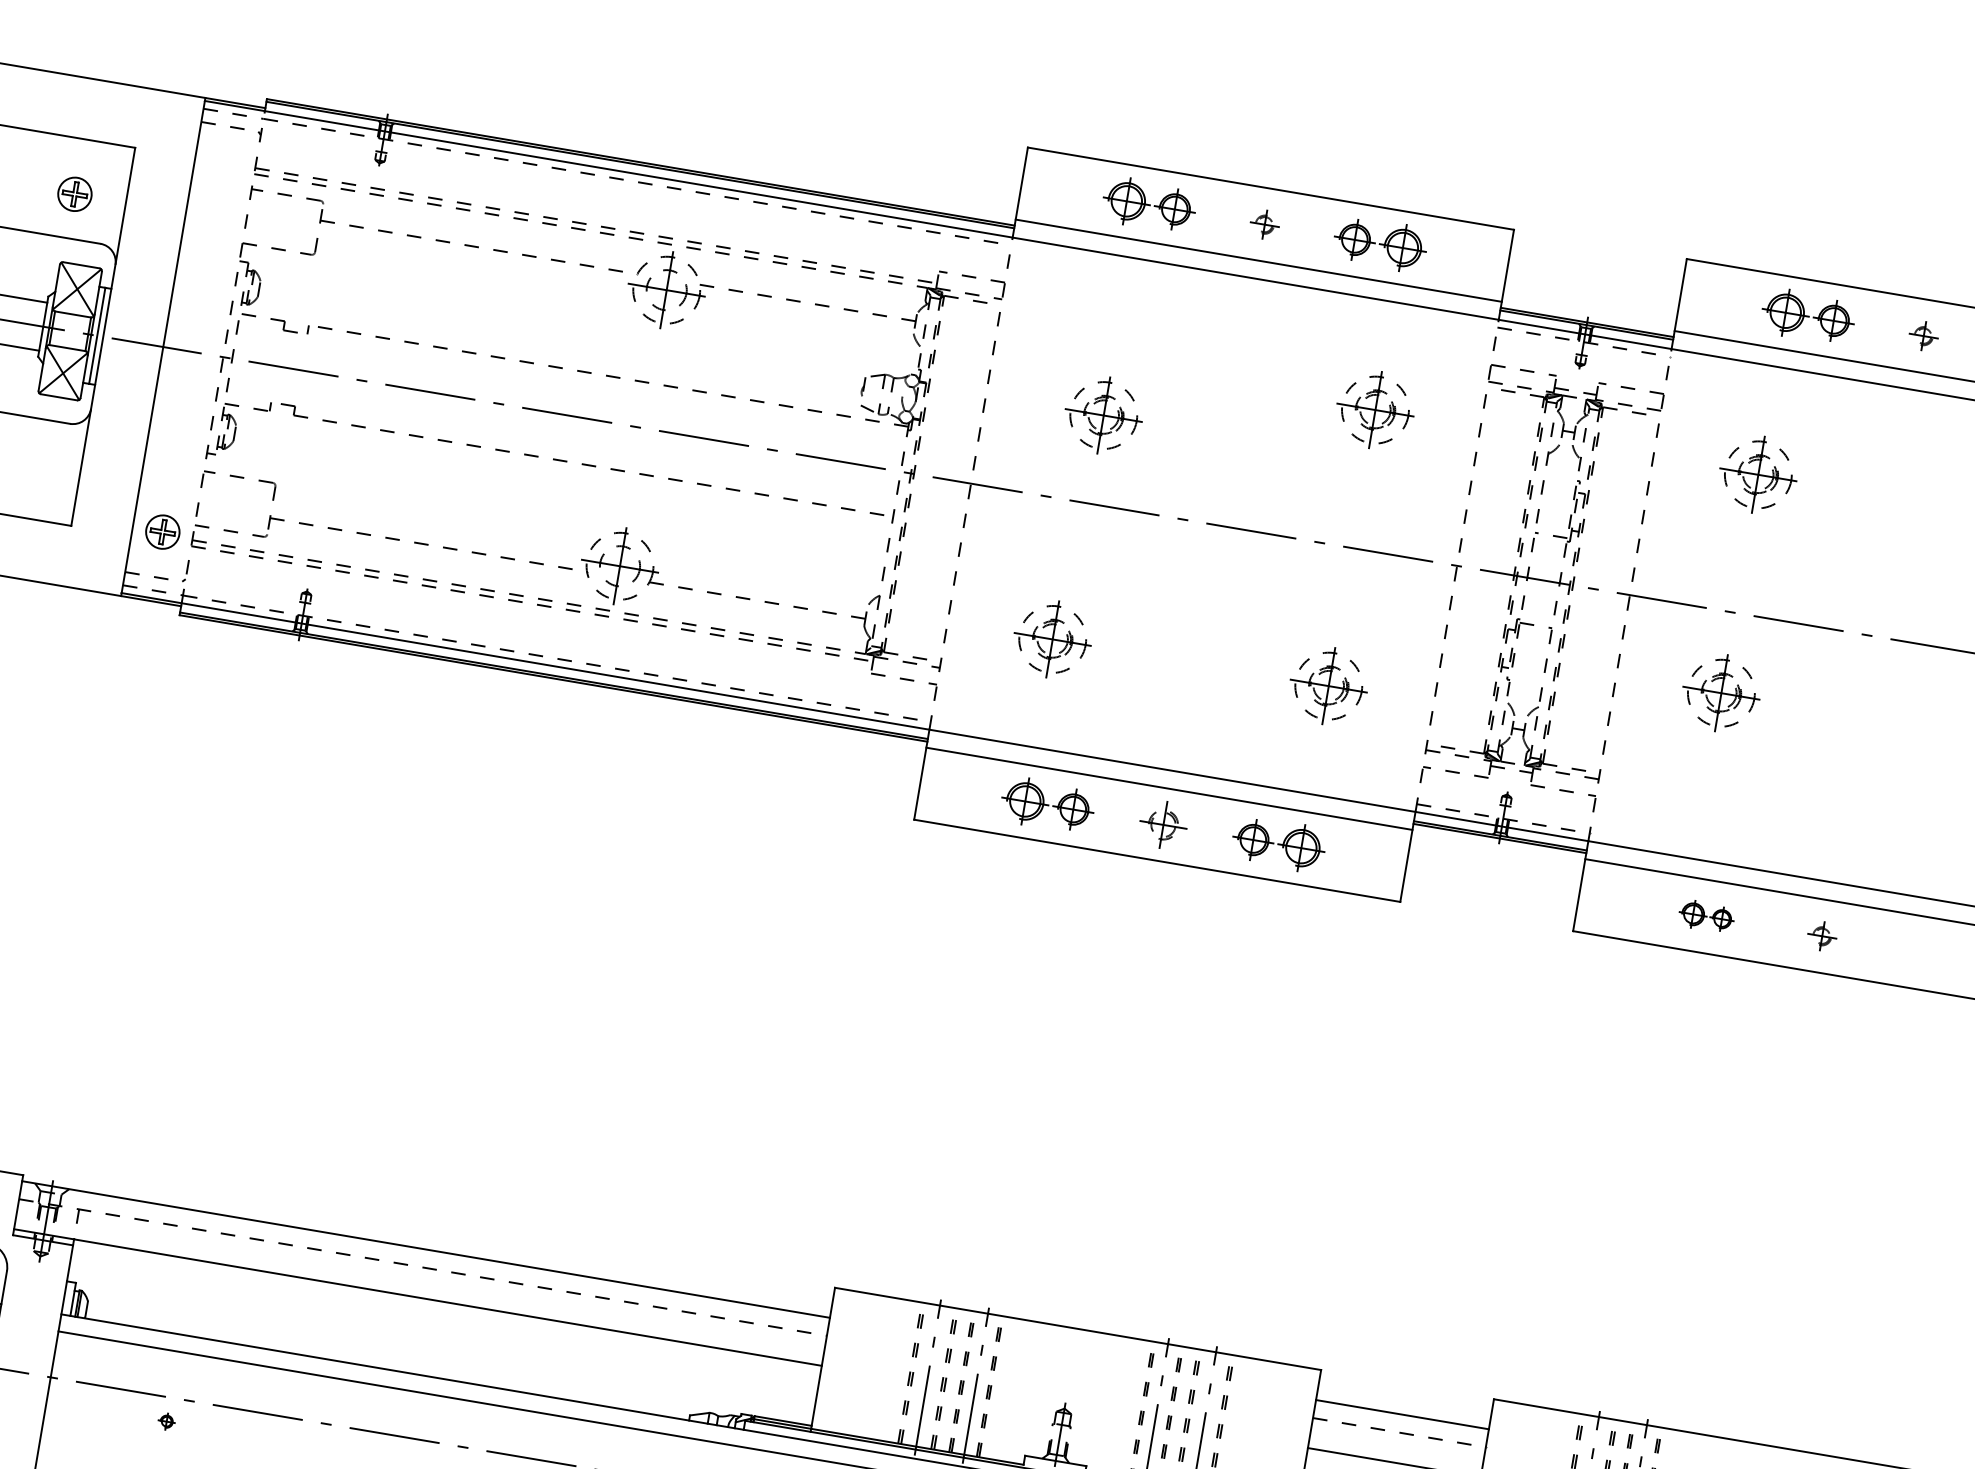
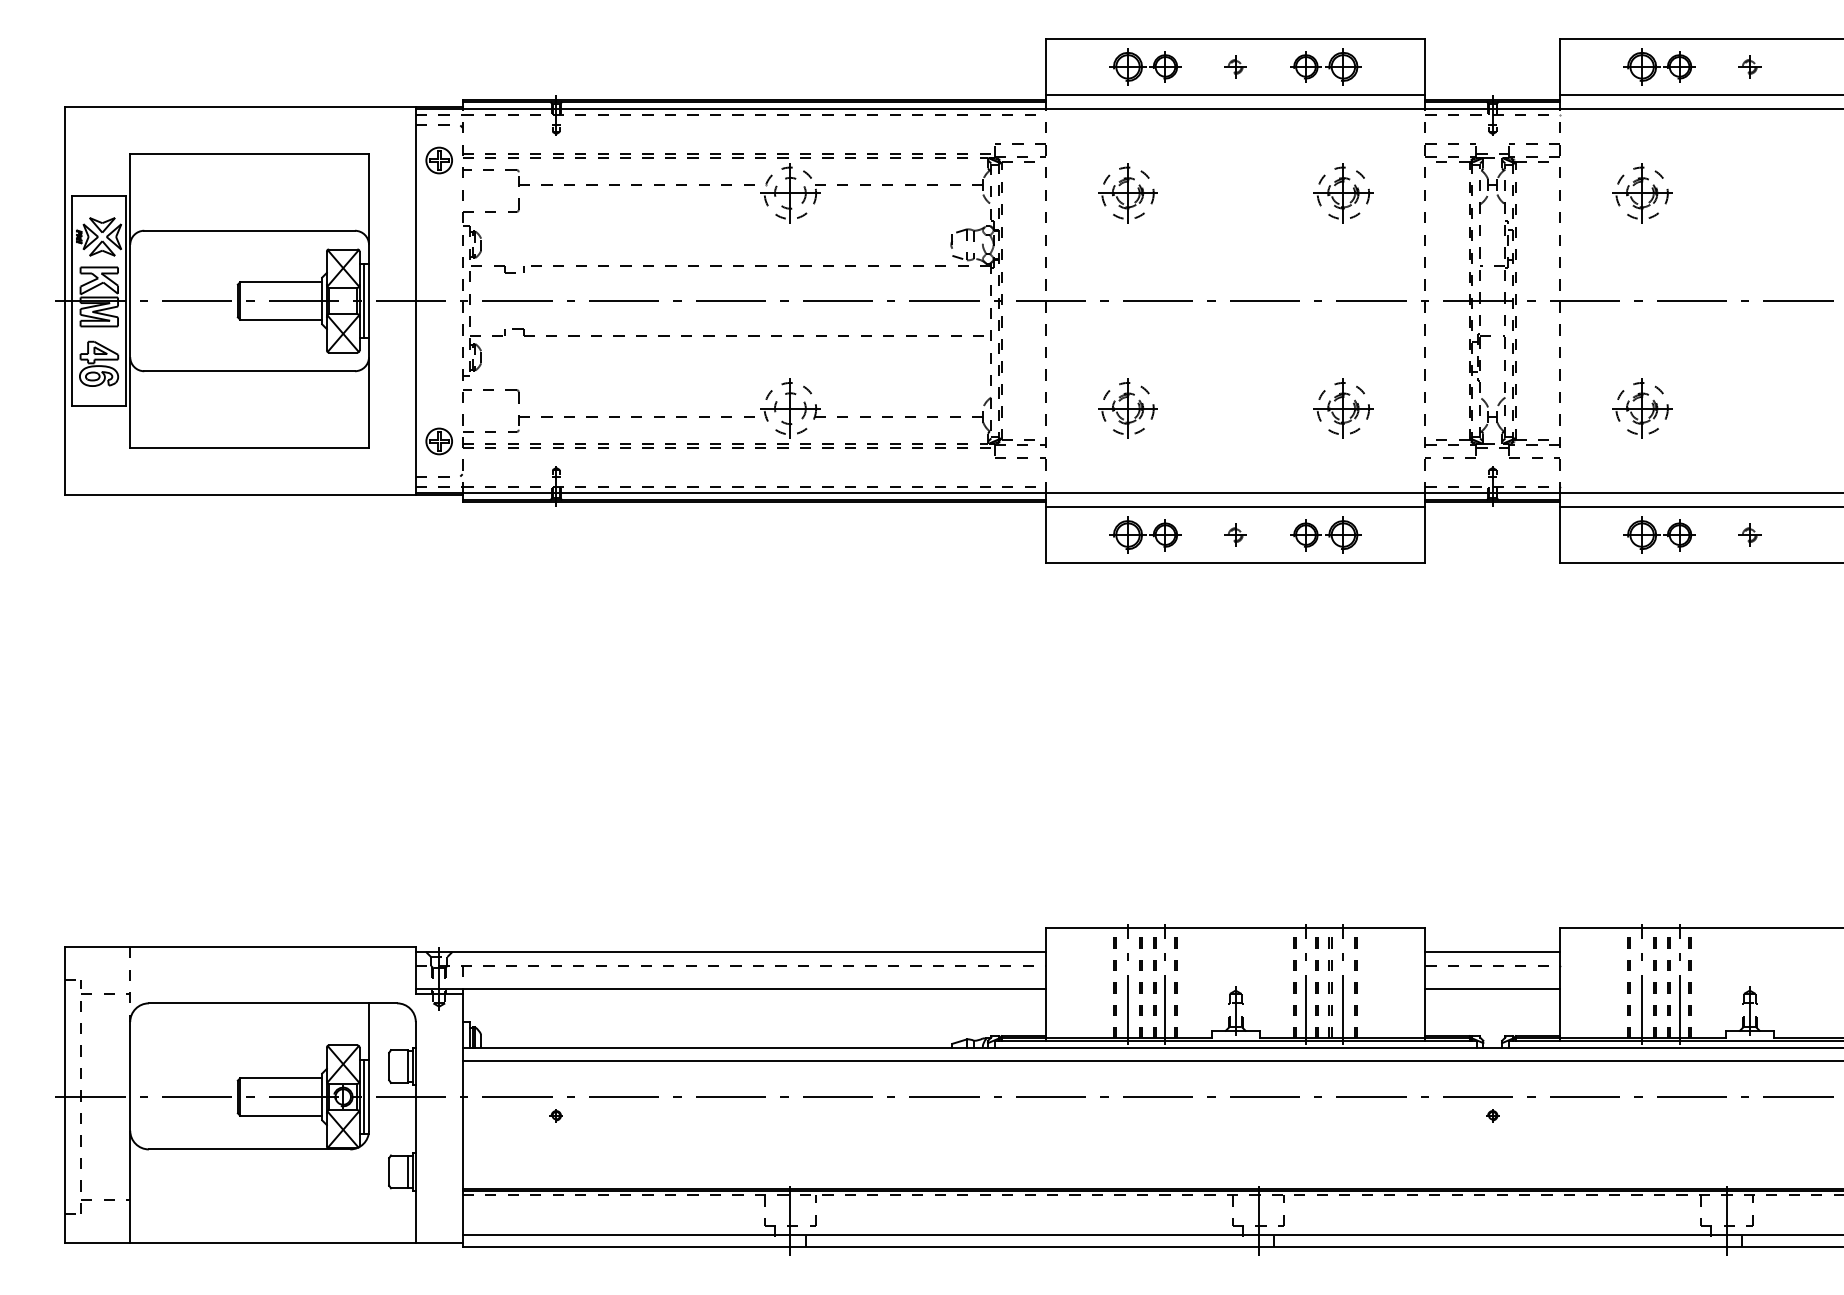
part: (73, 194) -> (438, 160), moved
part: (1103, 415) -> (1127, 193), moved
part: (1721, 693) -> (1642, 408), moved
part: (1163, 823) -> (1235, 534), size x0.62
part: (1706, 915) -> (1659, 534), size x1.67

